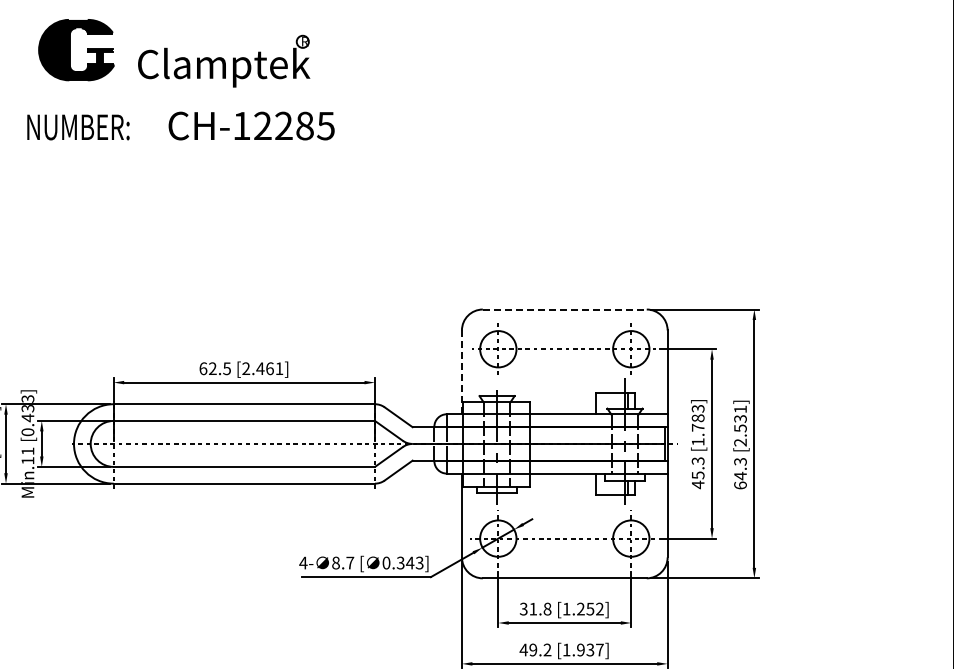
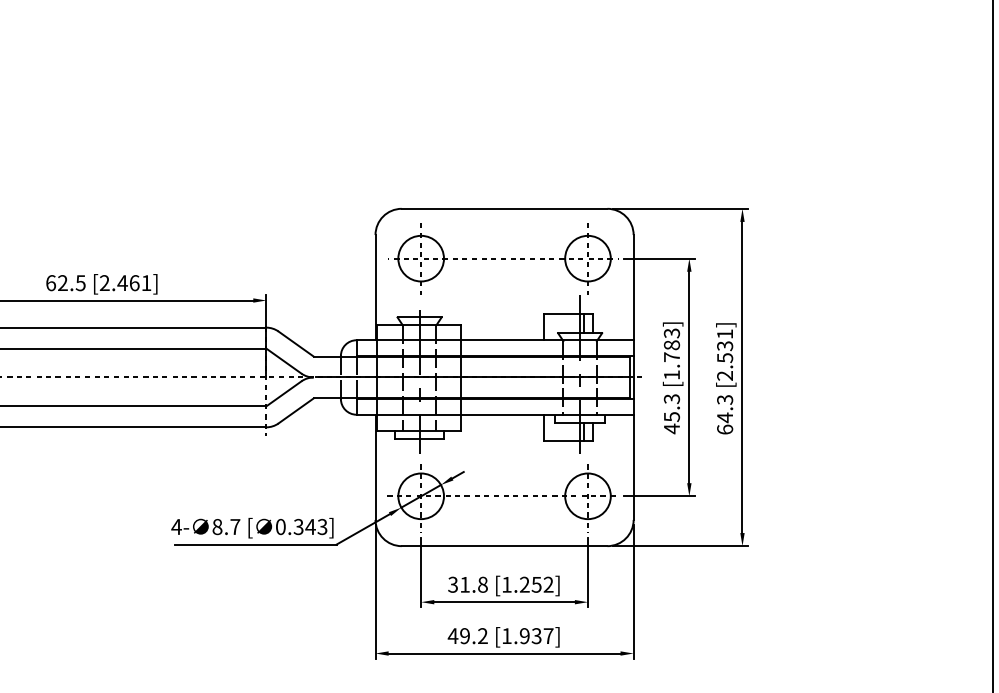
line: (564, 309) -> (504, 208), dashed -> solid
line: (461, 372) -> (374, 287), dashed -> solid

